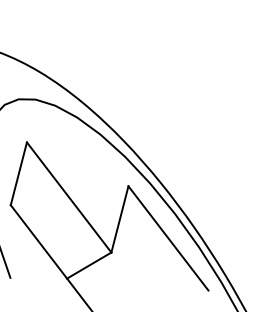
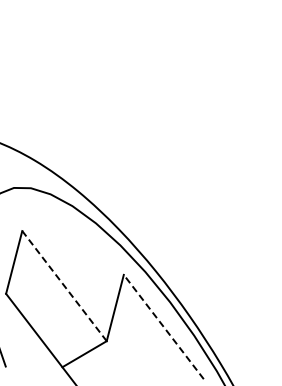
line: (69, 196) -> (64, 285), solid -> dashed
line: (168, 238) -> (163, 327), solid -> dashed

